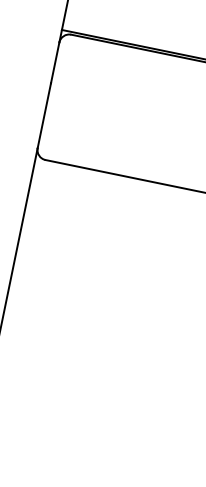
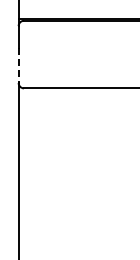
line: (43, 117) -> (18, 66), solid -> dashed

